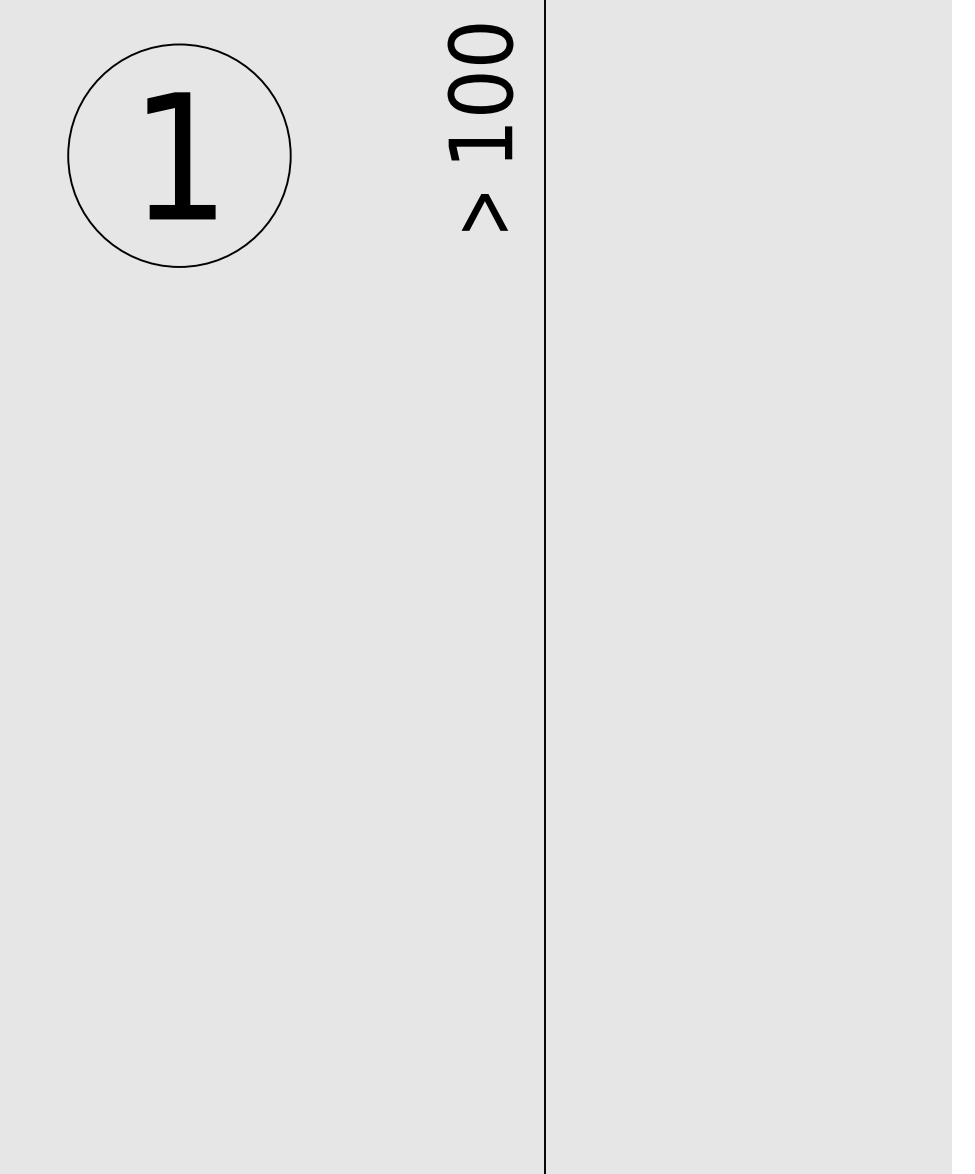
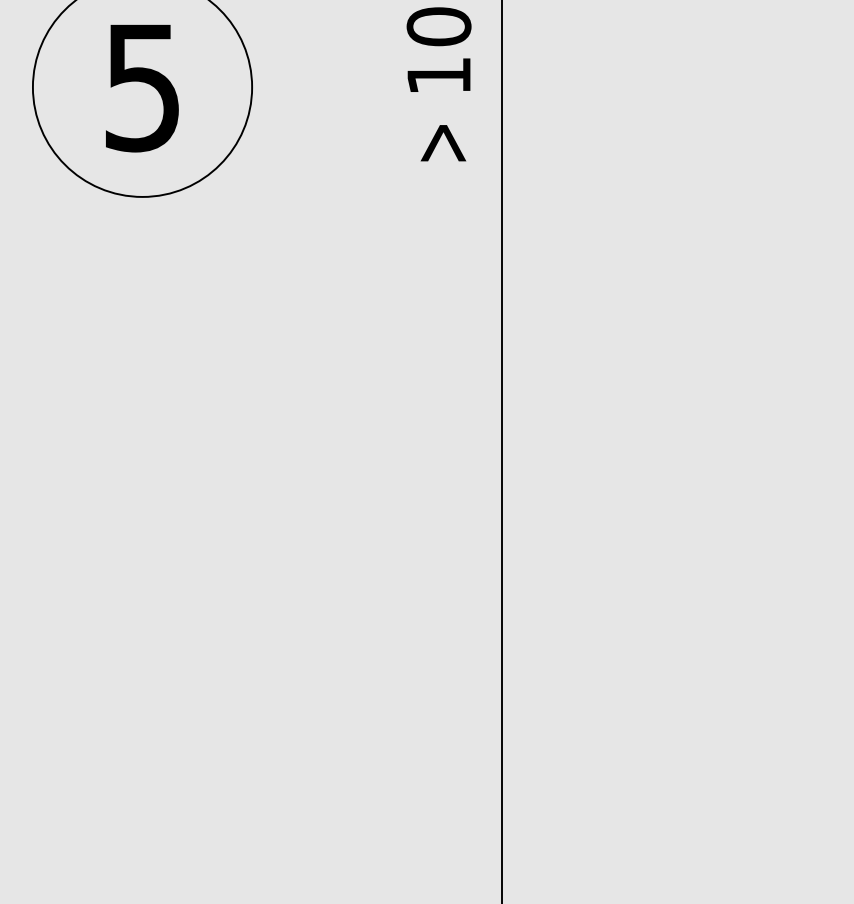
text: (179, 156) -> (142, 88), 1 -> 5

